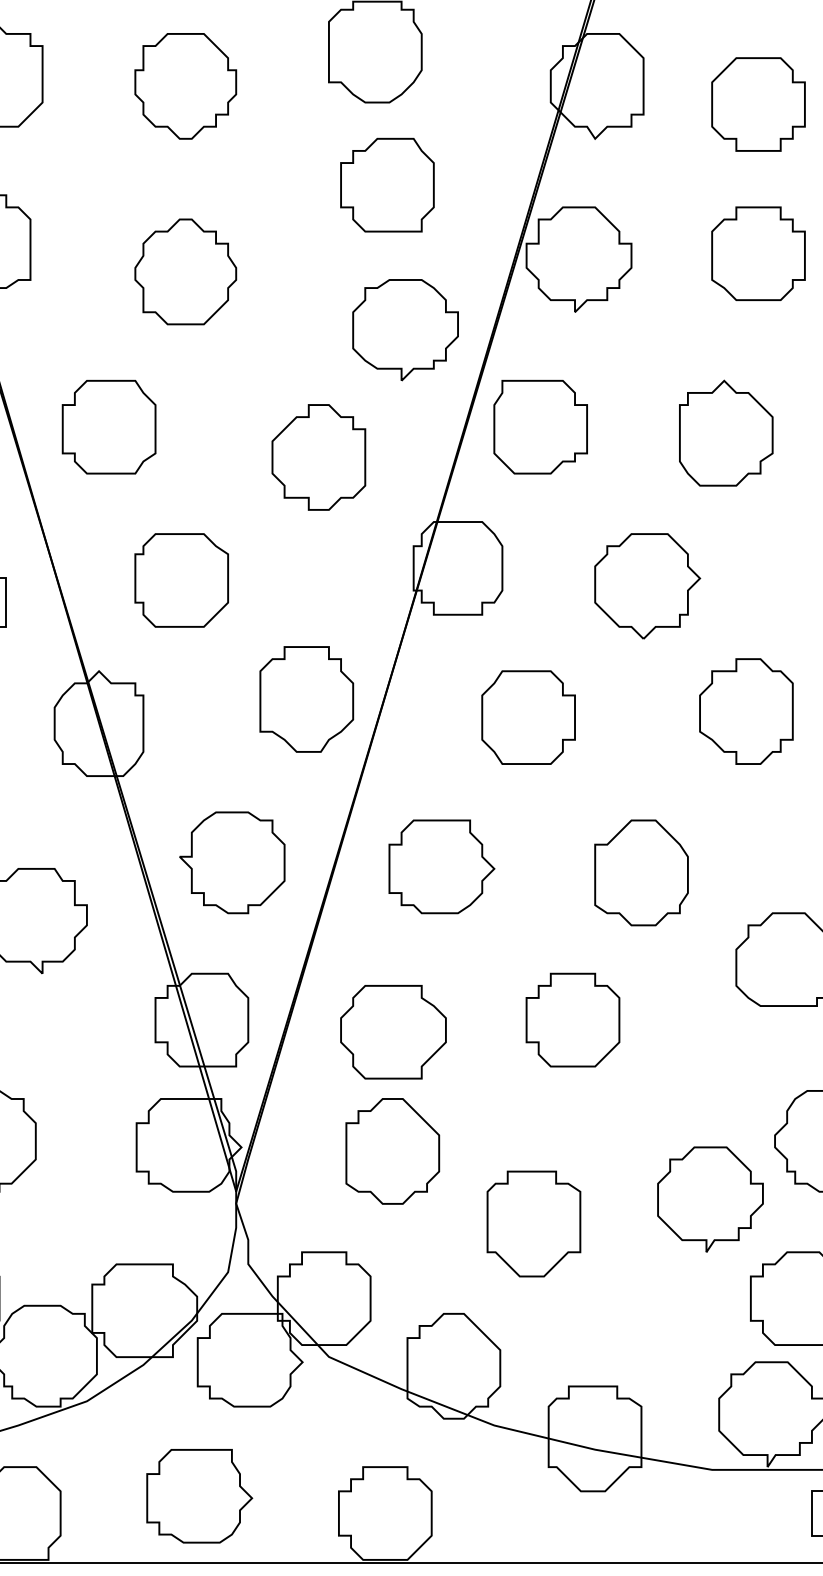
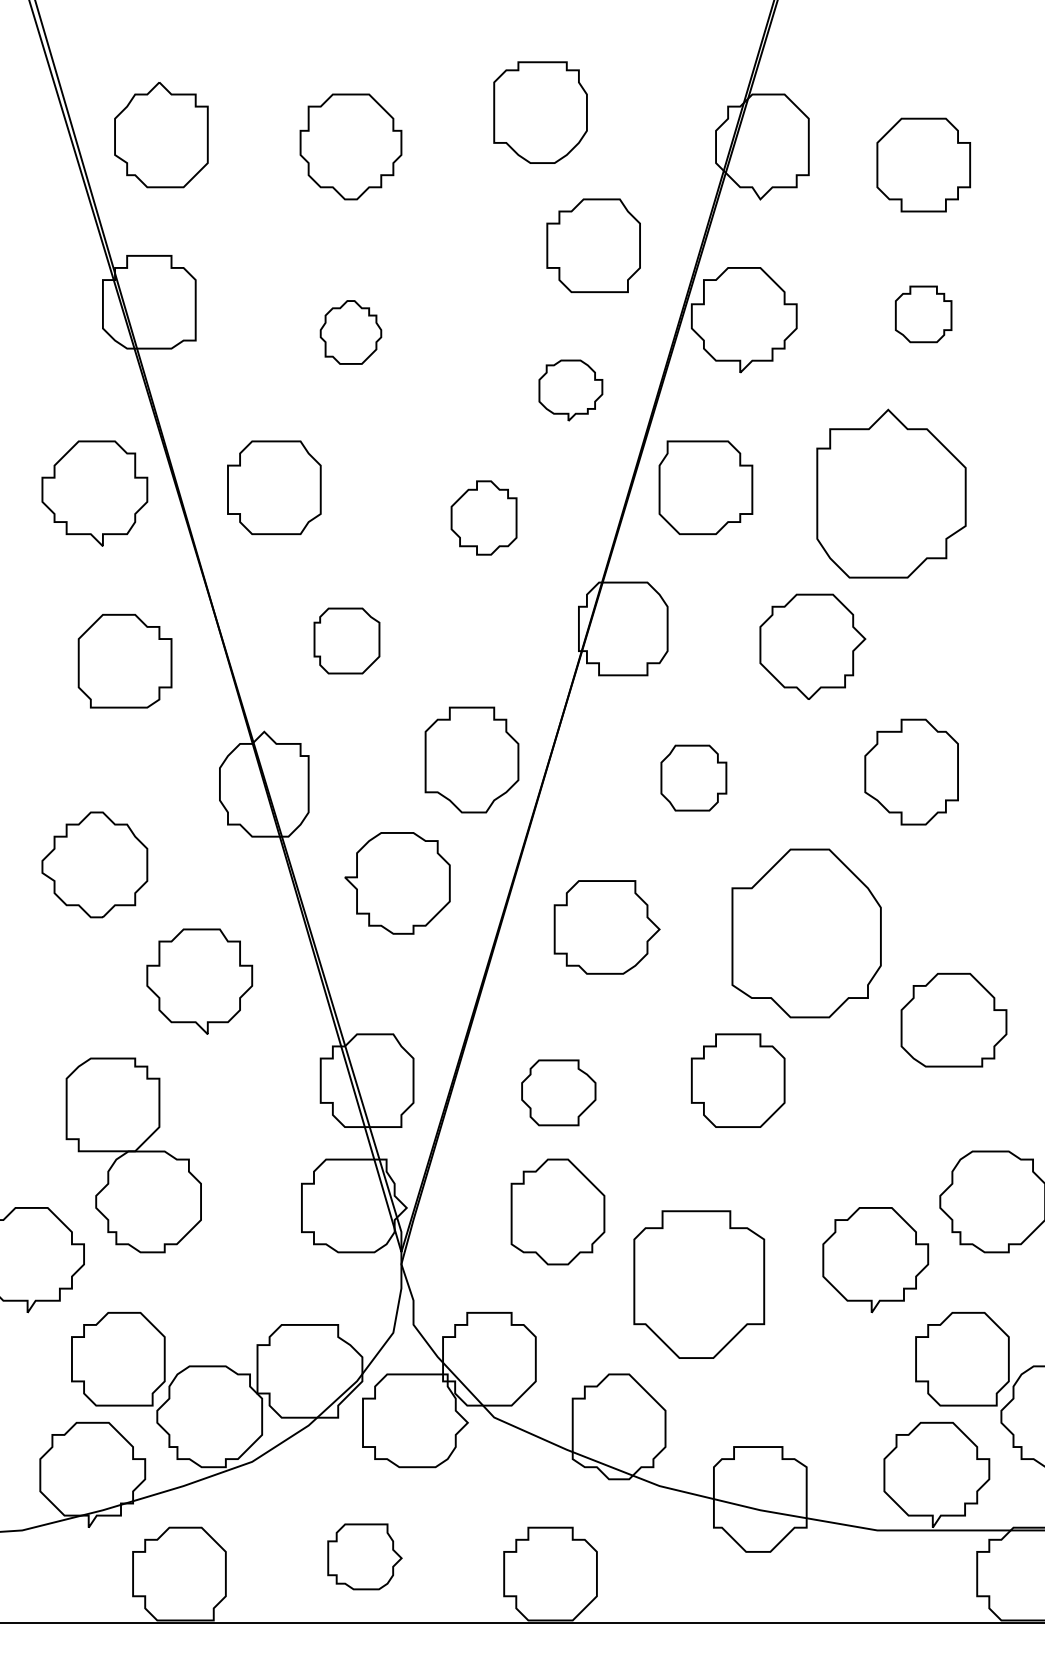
part: (387, 184) -> (593, 245), moved
part: (758, 253) -> (923, 314), size x0.6
part: (185, 271) -> (350, 332), size x0.6
part: (405, 329) -> (570, 390), size x0.6
part: (726, 432) -> (891, 493), size x1.6
part: (318, 456) -> (483, 517), size x0.7
part: (181, 579) -> (346, 640), size x0.7
part: (528, 716) -> (693, 777), size x0.7
part: (232, 862) -> (397, 883), moved
part: (641, 872) -> (806, 933), size x1.6
part: (393, 1031) -> (558, 1092), size x0.7
part: (533, 1223) -> (698, 1284), size x1.4
part: (199, 1495) -> (364, 1556), size x0.7

